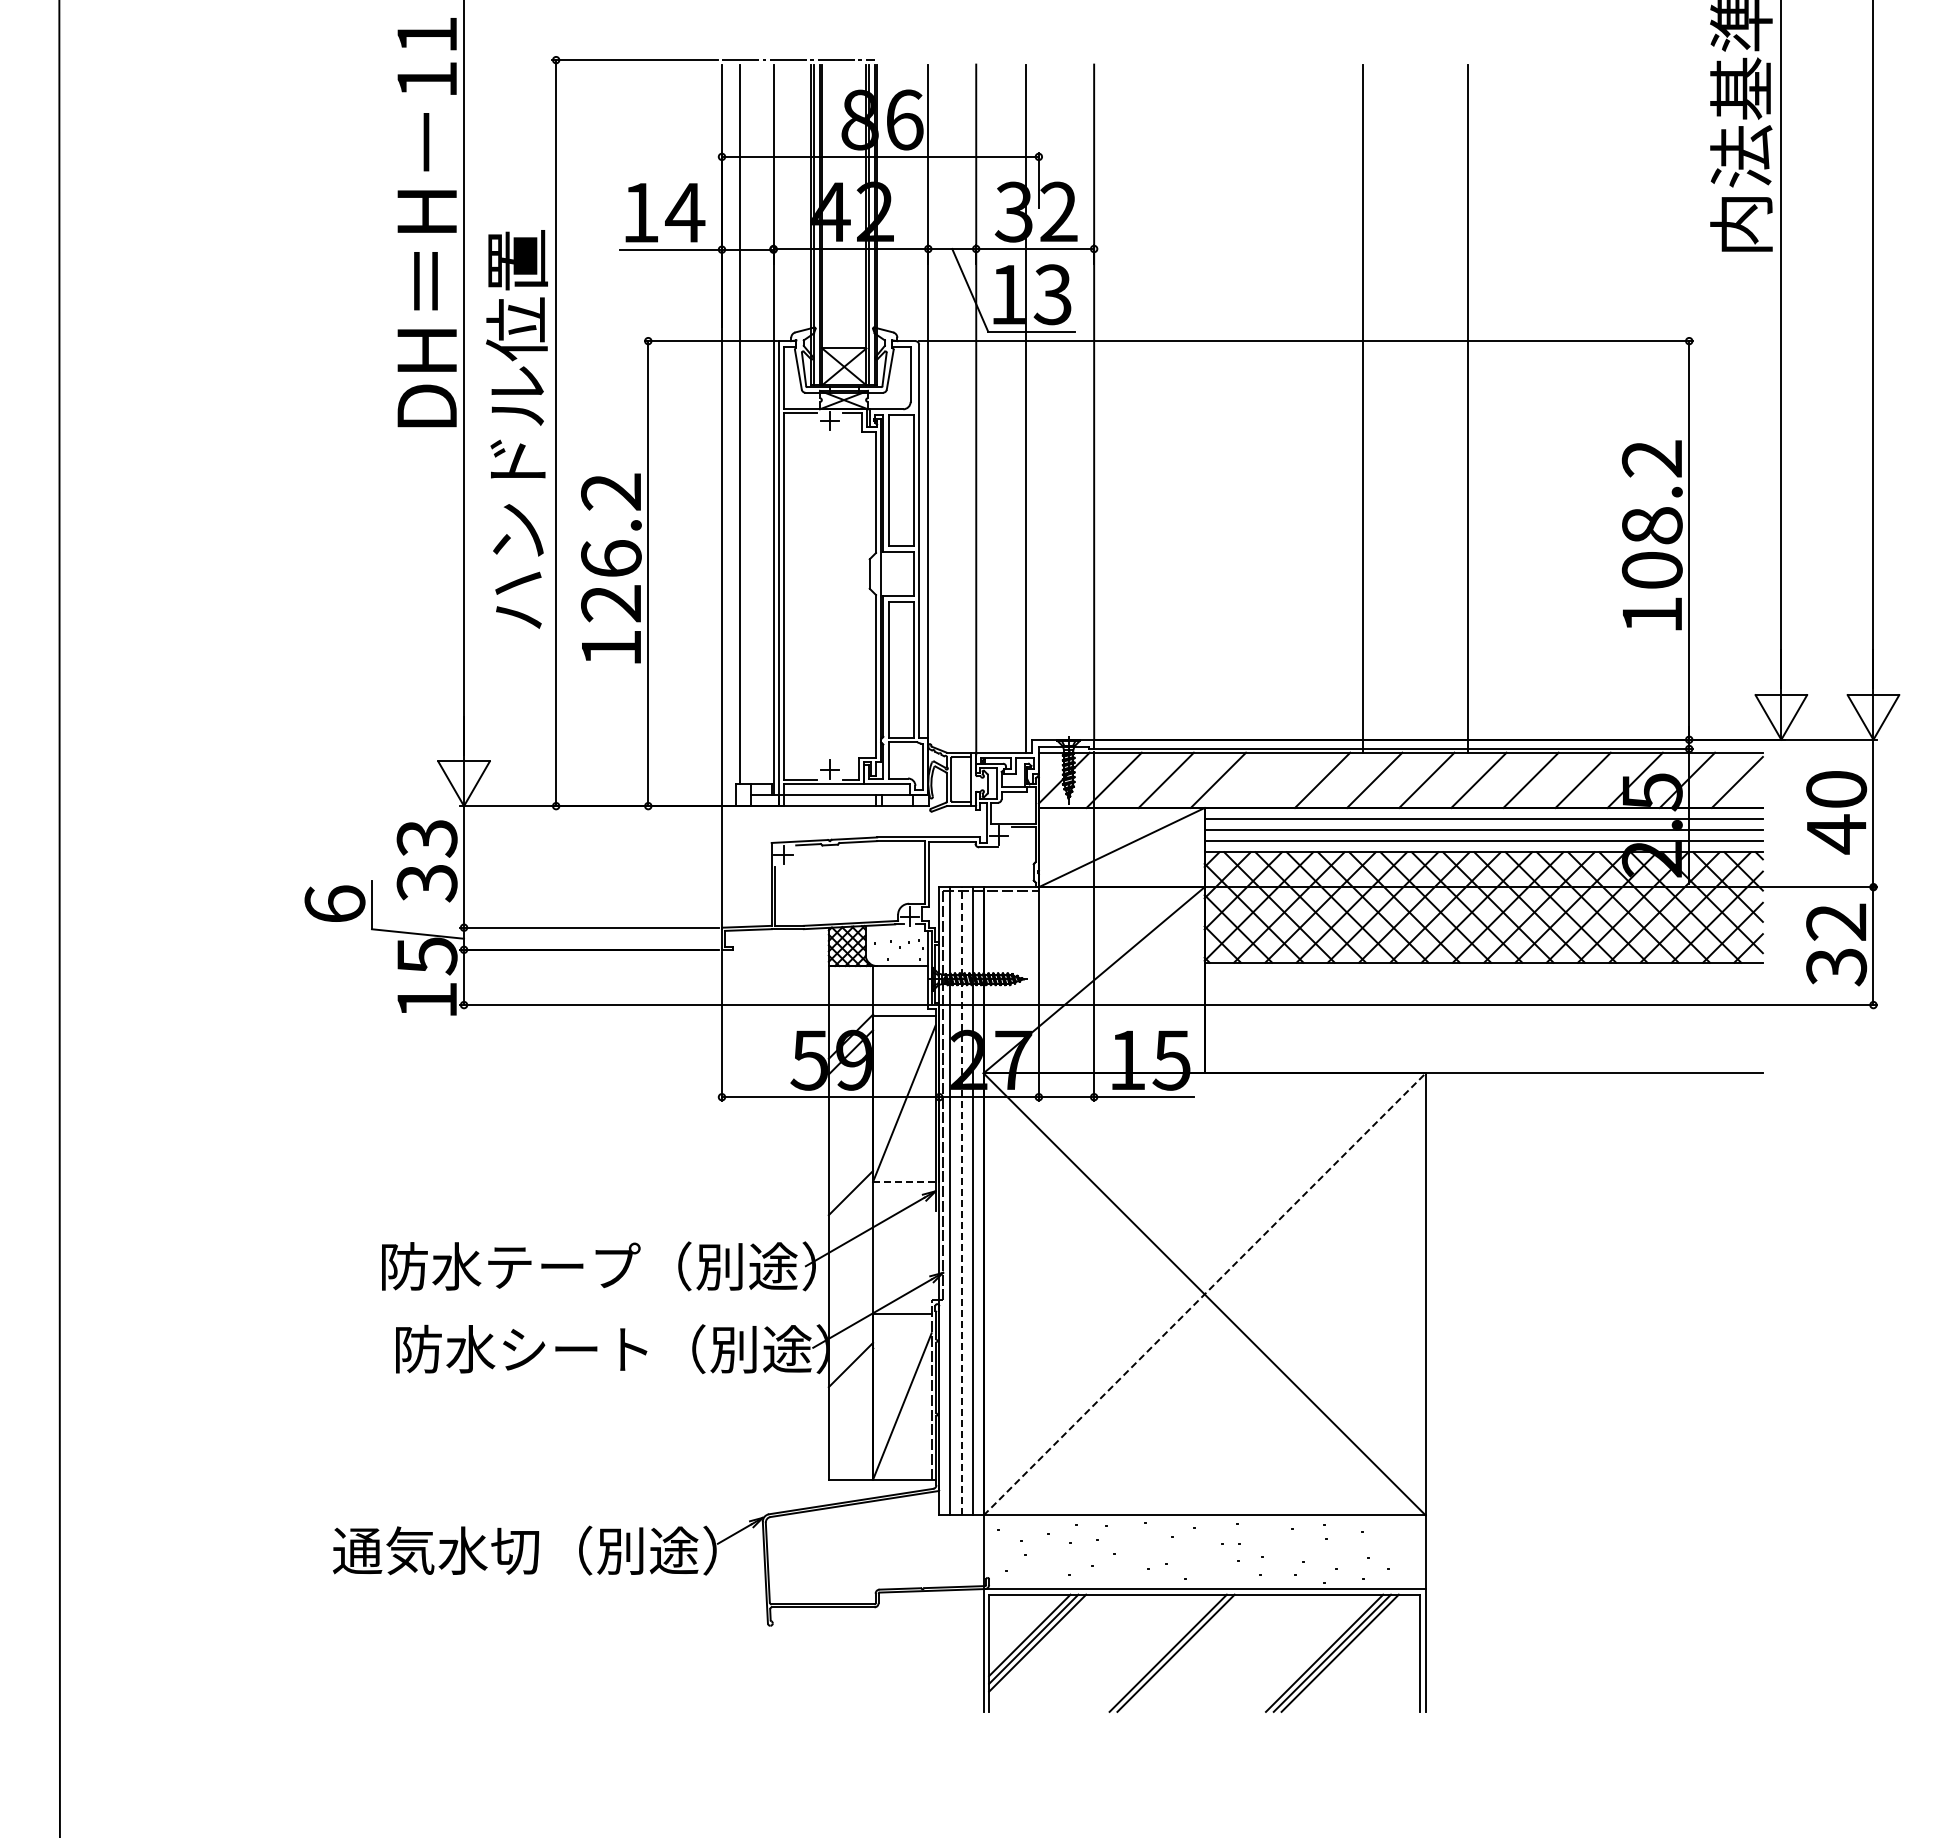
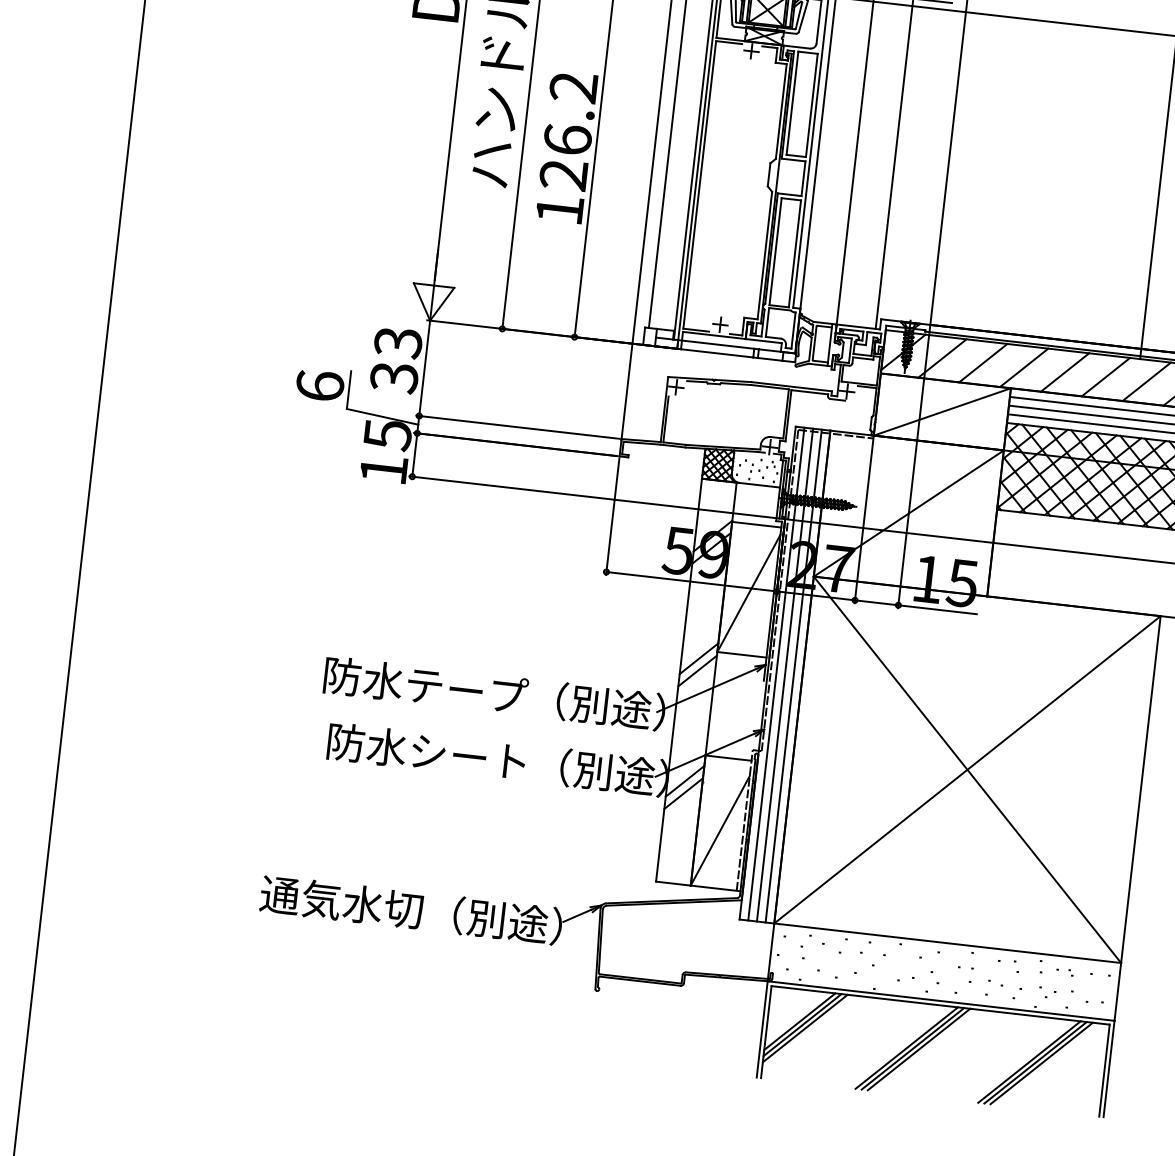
line: (1270, 779) -> (1065, 371), added
line: (904, 1181) -> (742, 654), dashed -> solid
line: (961, 1200) -> (785, 674), dashed -> solid
line: (850, 1208) -> (697, 670), added
line: (1204, 1294) -> (967, 769), dashed -> solid
line: (850, 1349) -> (684, 781), added
line: (1183, 1652) -> (918, 1048), added

